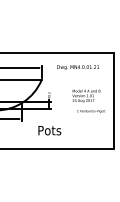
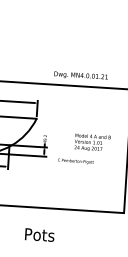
text: (77, 67) -> (80, 75), moved
text: (90, 111) -> (74, 161), moved
text: (49, 130) -> (39, 234), moved

